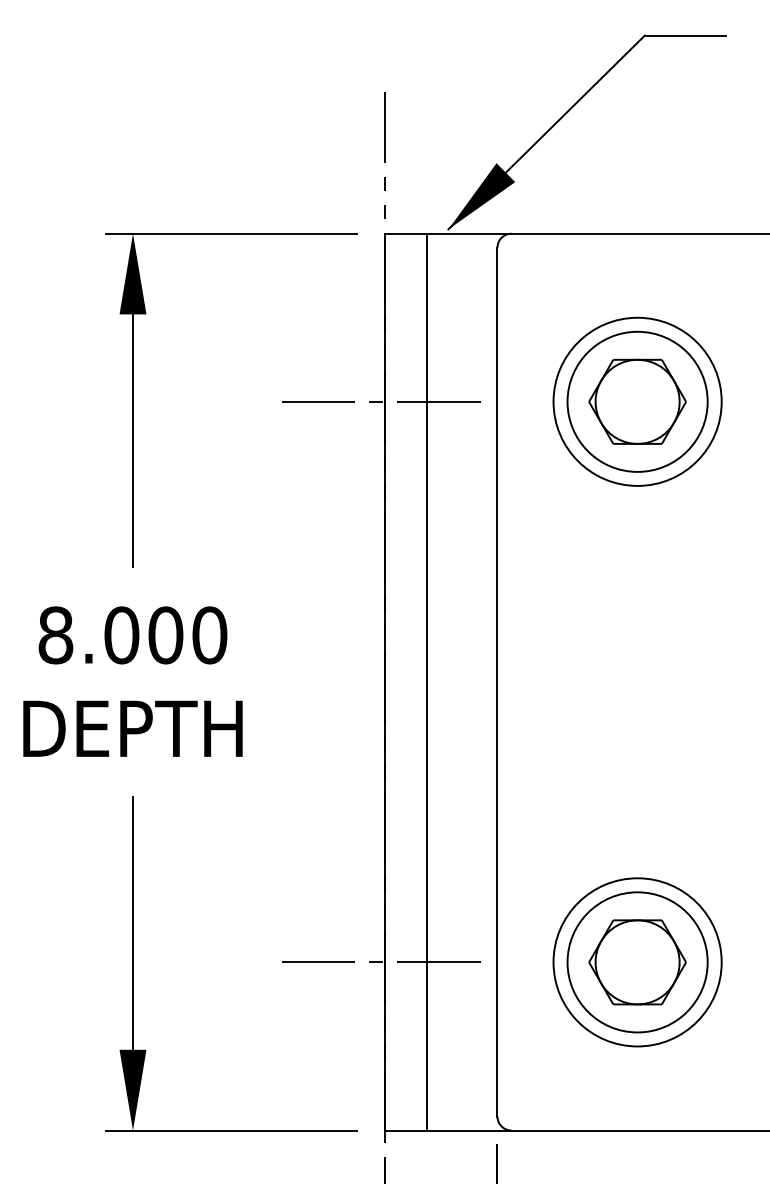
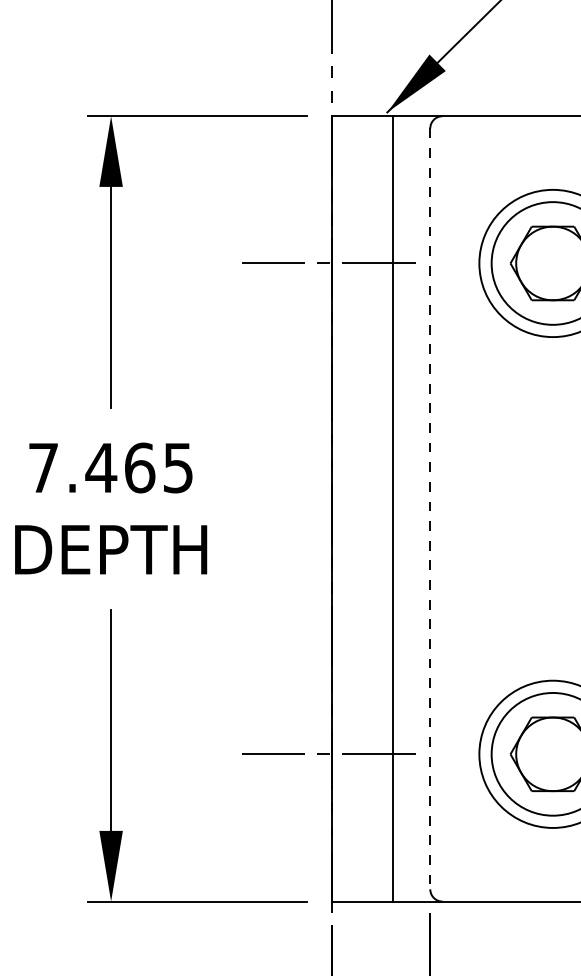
text: (132, 635) -> (110, 468), 8.000 -> 7.465
line: (427, 681) -> (393, 508), moved
line: (497, 682) -> (430, 509), solid -> dashed

